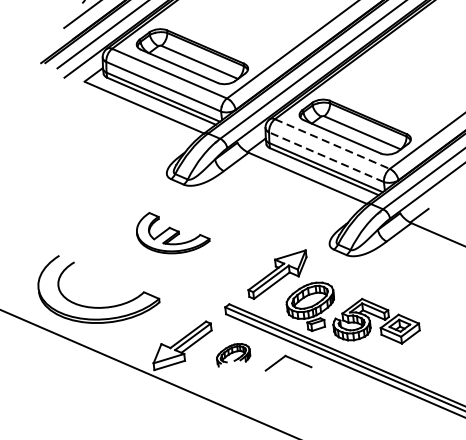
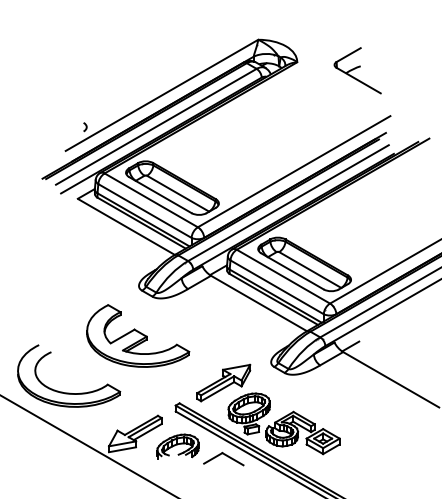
line: (332, 143) -> (283, 276), dashed -> solid
line: (326, 157) -> (277, 287), dashed -> solid
part: (172, 231) -> (138, 335), size x1.67
part: (232, 354) -> (177, 446), size x1.43

